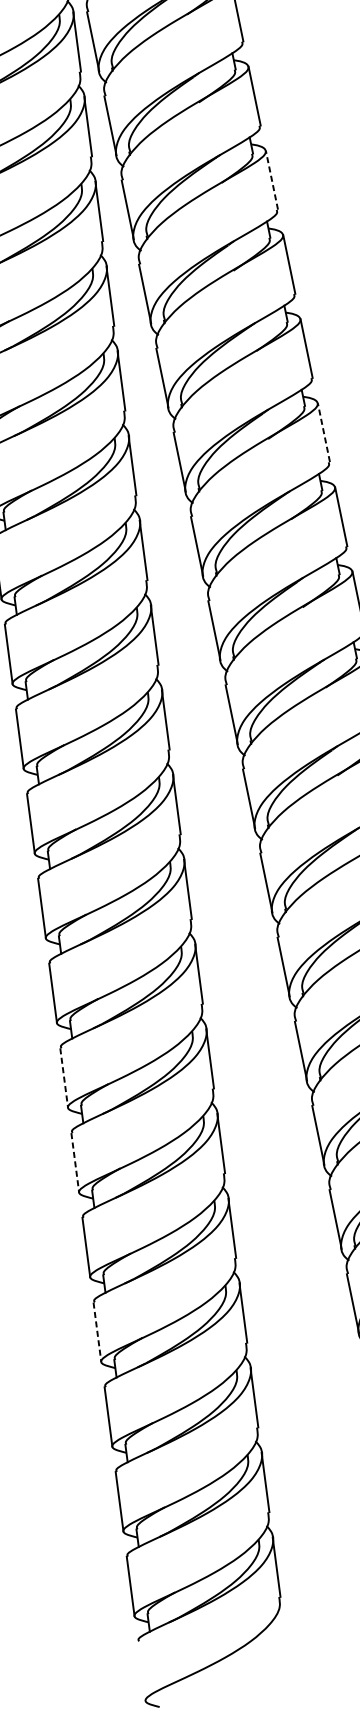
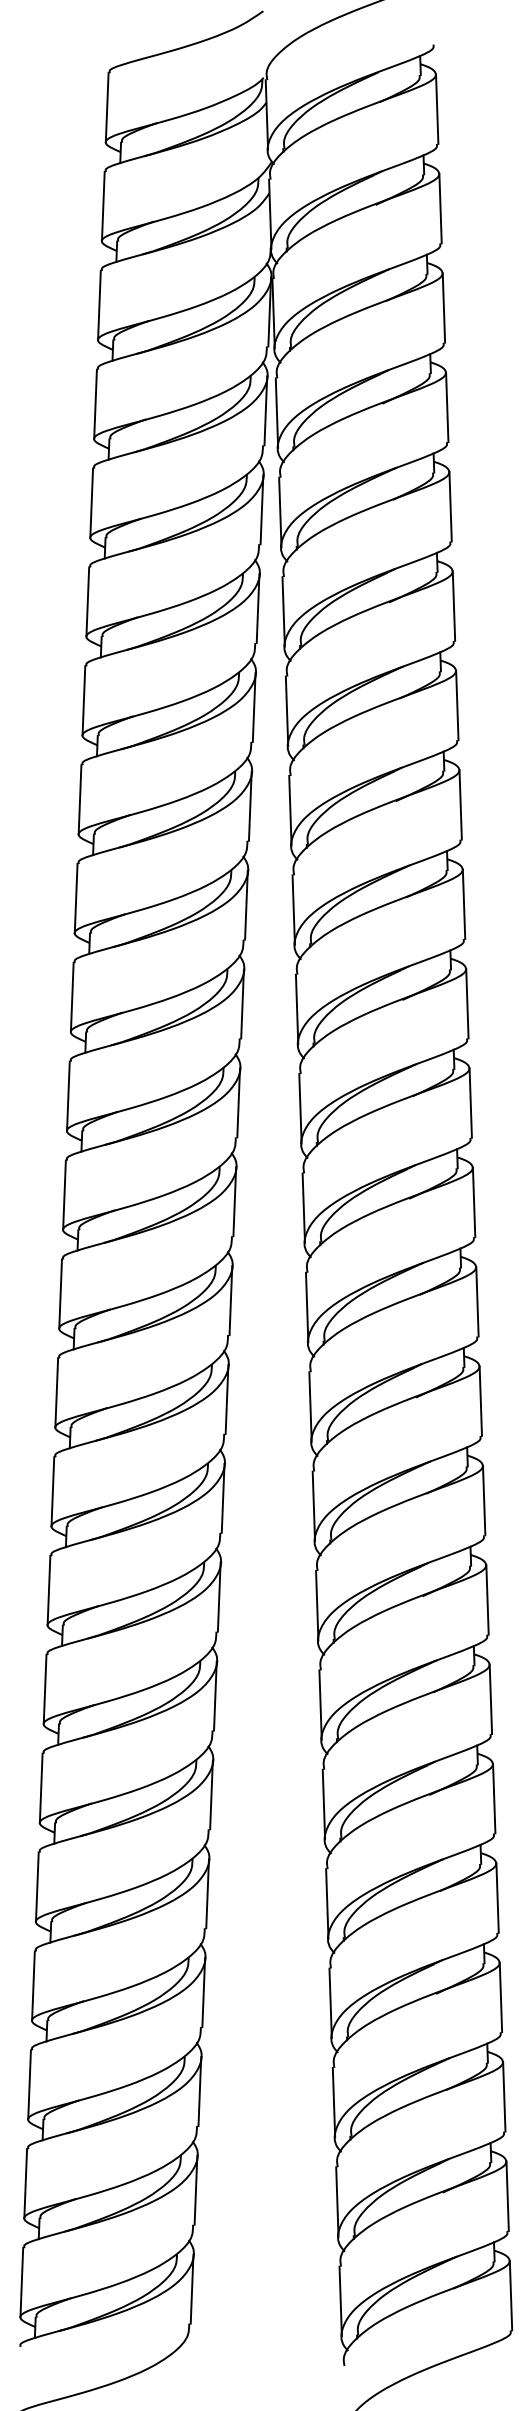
line: (272, 180) -> (457, 705), dashed -> solid
line: (323, 432) -> (467, 1003), dashed -> solid
line: (64, 1078) -> (45, 1689), dashed -> solid
line: (75, 1162) -> (41, 1788), dashed -> solid
line: (97, 1331) -> (33, 1985), dashed -> solid

